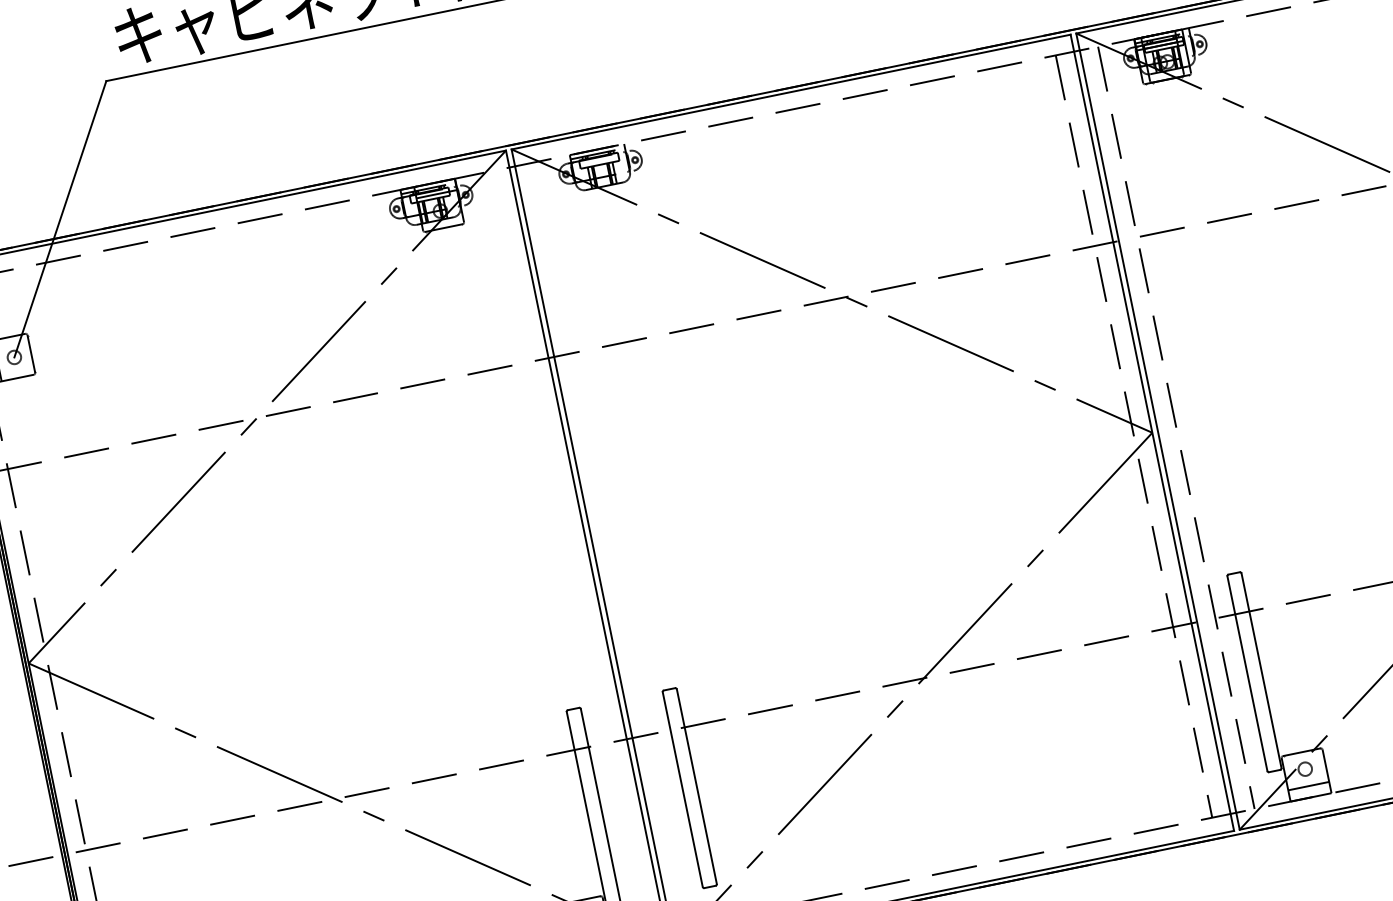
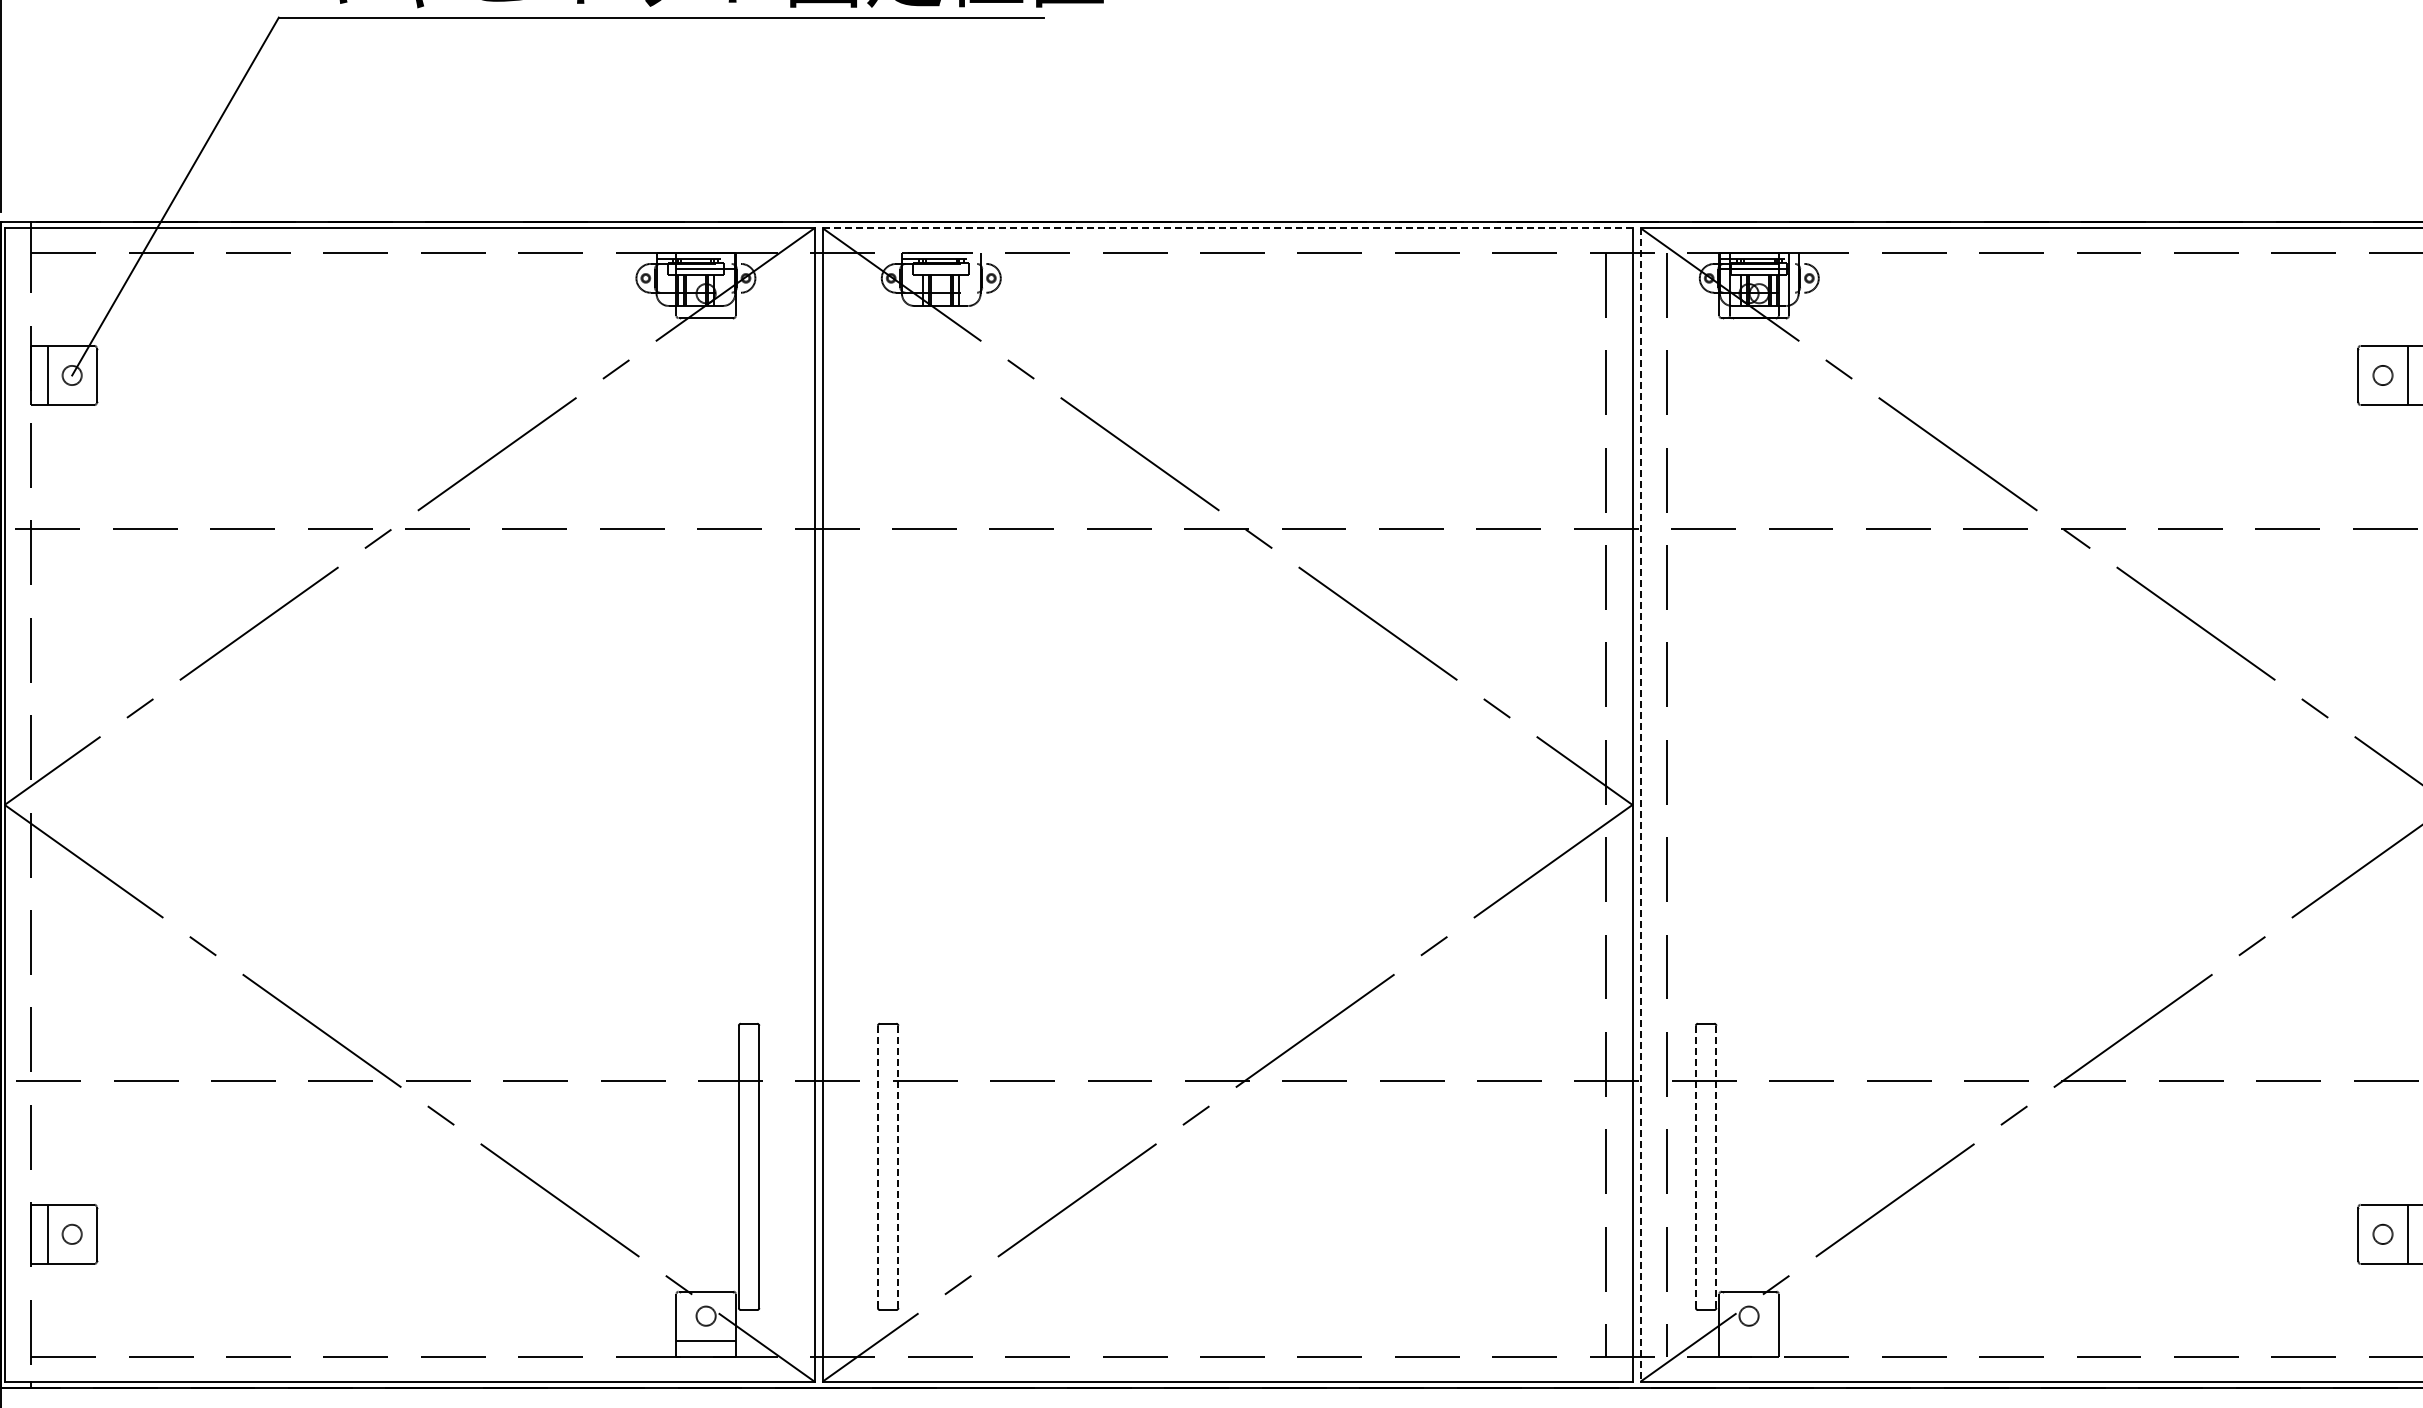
line: (791, 92) -> (1227, 228), solid -> dashed
line: (1157, 431) -> (1640, 804), solid -> dashed
line: (1261, 671) -> (1716, 1167), solid -> dashed
line: (1247, 674) -> (1695, 1167), solid -> dashed
line: (1308, 786) -> (1748, 1340), removed
line: (697, 787) -> (898, 1167), solid -> dashed
line: (682, 790) -> (877, 1167), solid -> dashed

